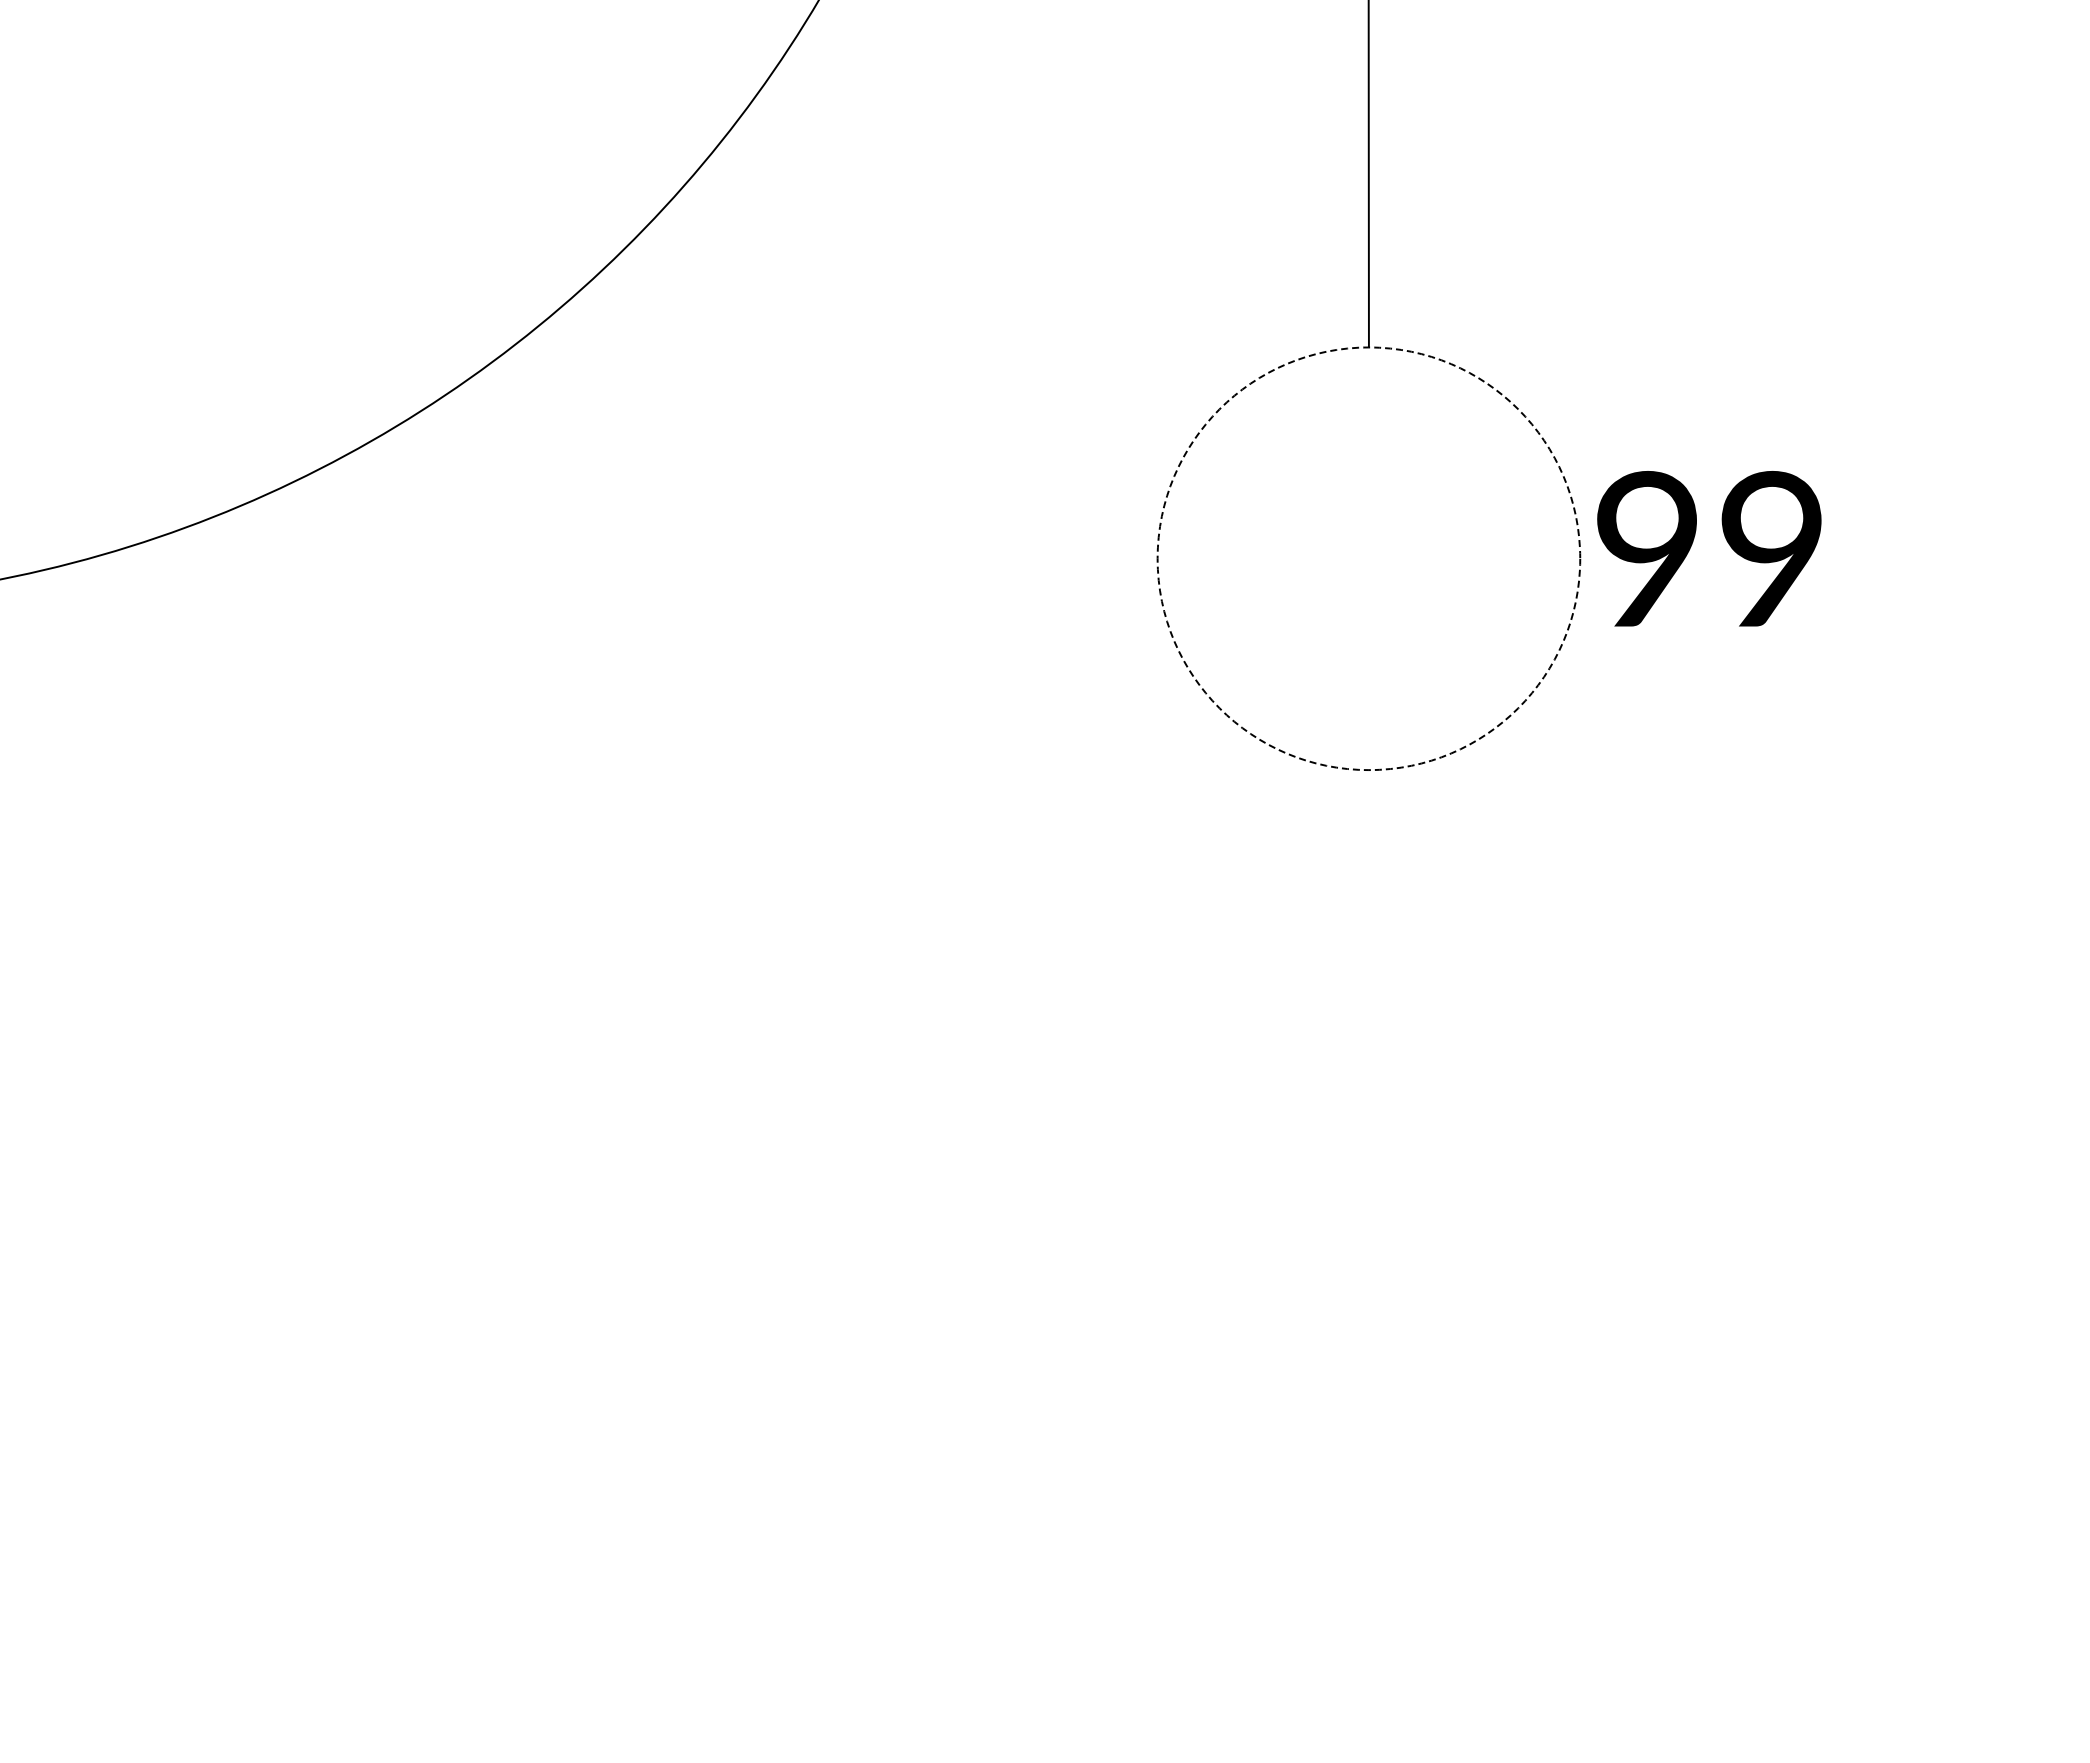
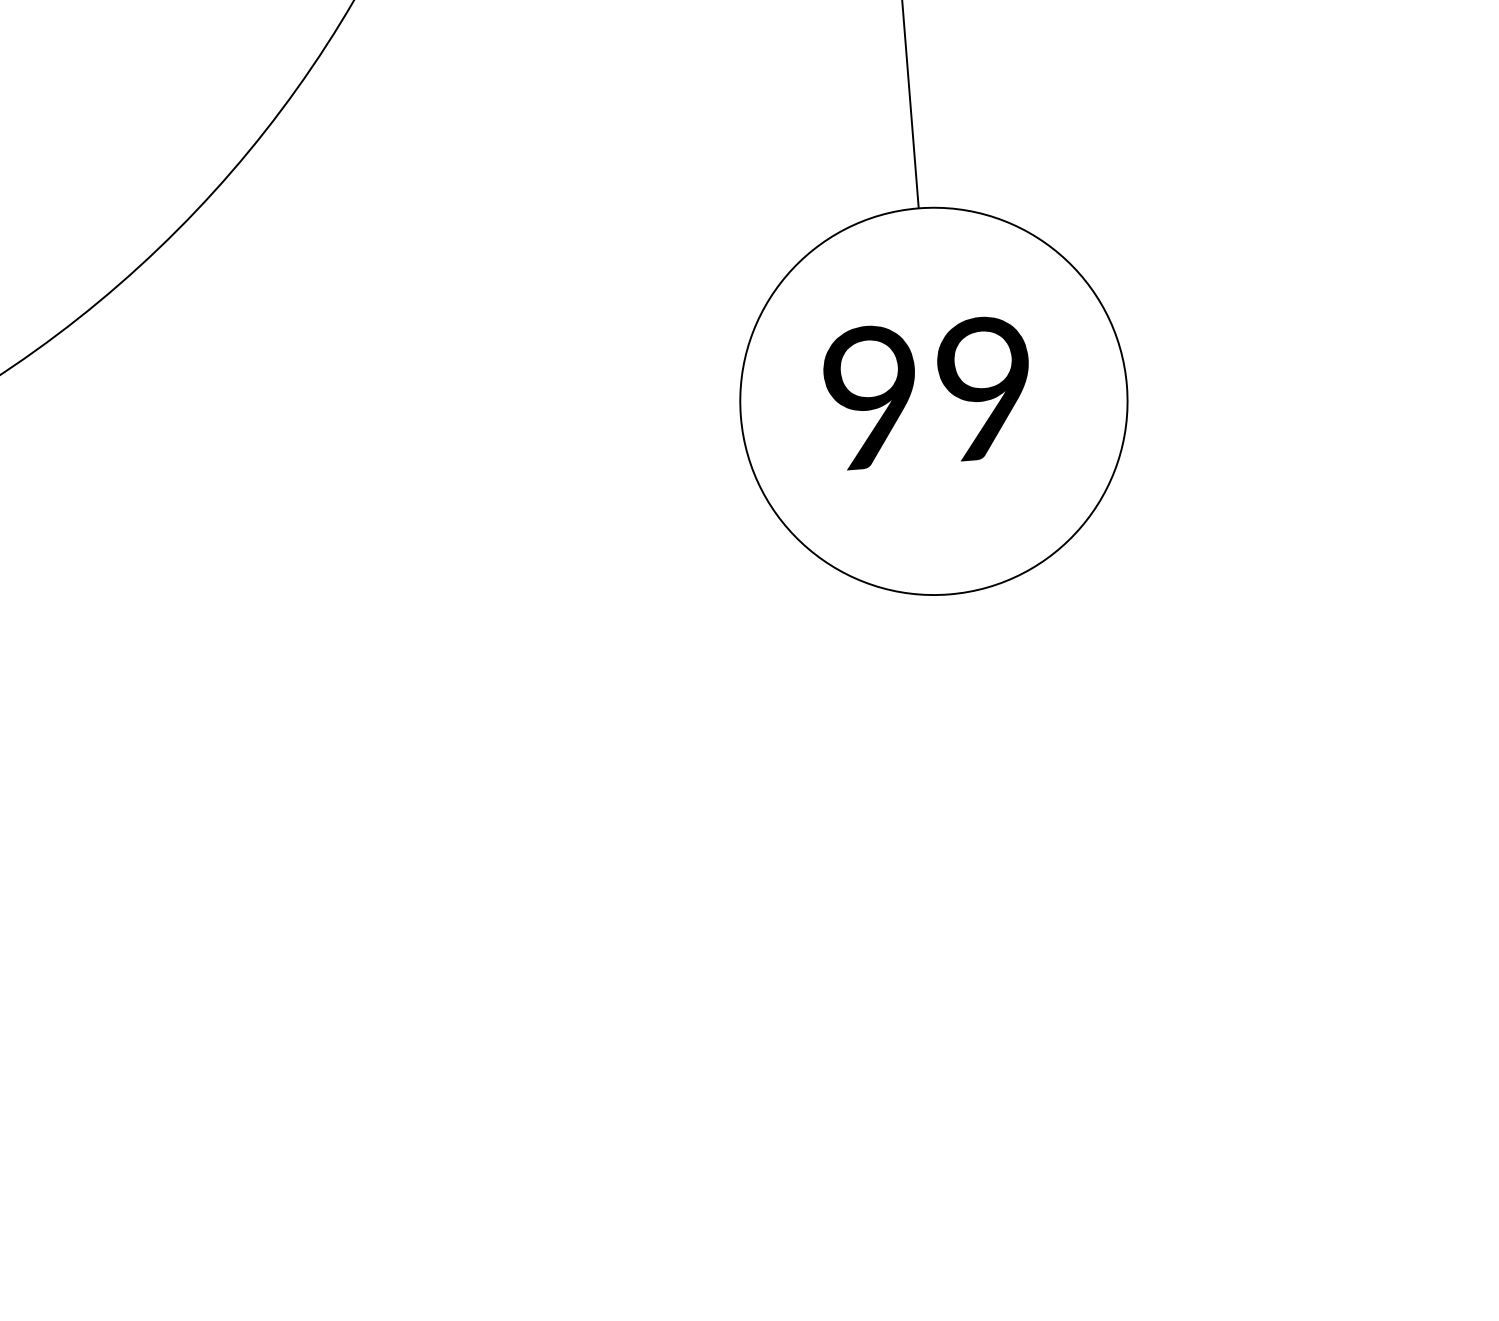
text: (1709, 548) -> (928, 392), moved
circle: (1368, 558) -> (933, 401), dashed -> solid

